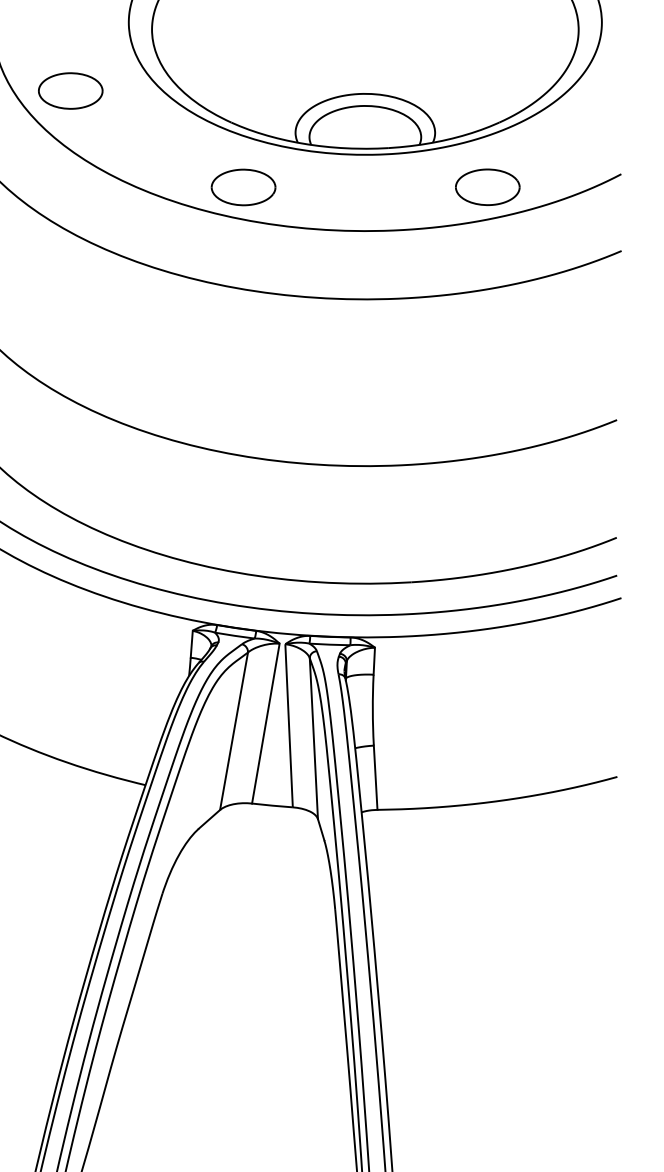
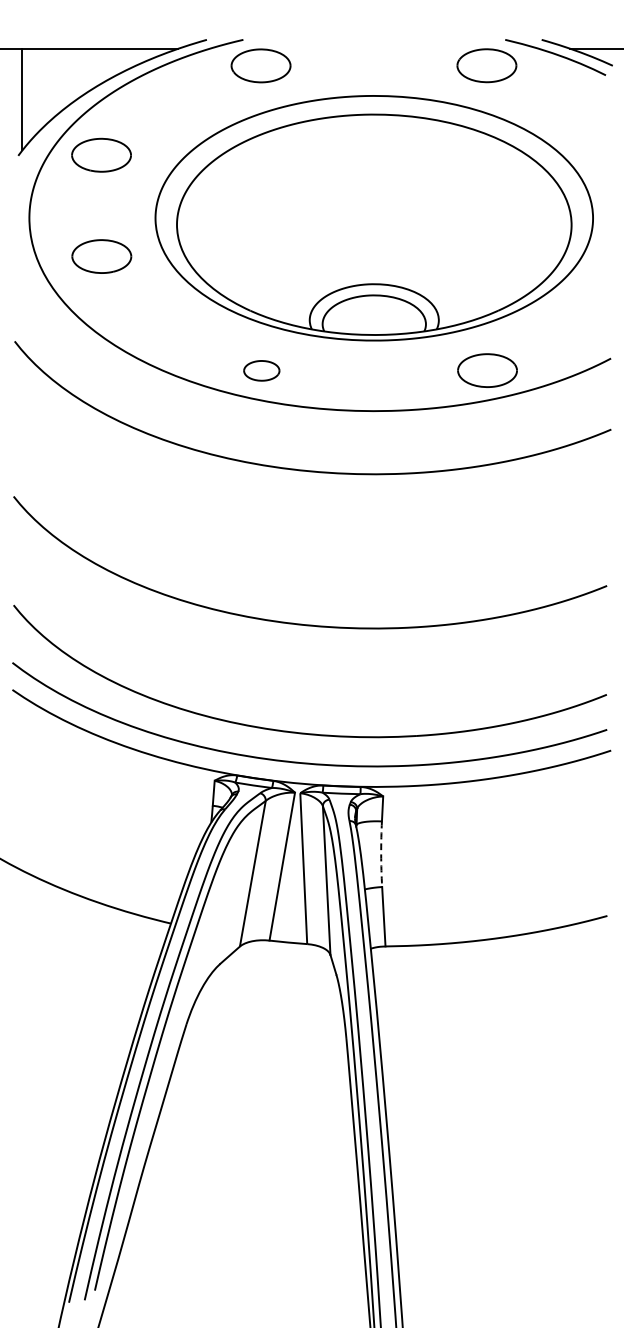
part: (70, 90) -> (101, 256), moved
part: (243, 187) -> (261, 370), size x0.6
arc: (373, 710) -> (381, 854), solid -> dashed

